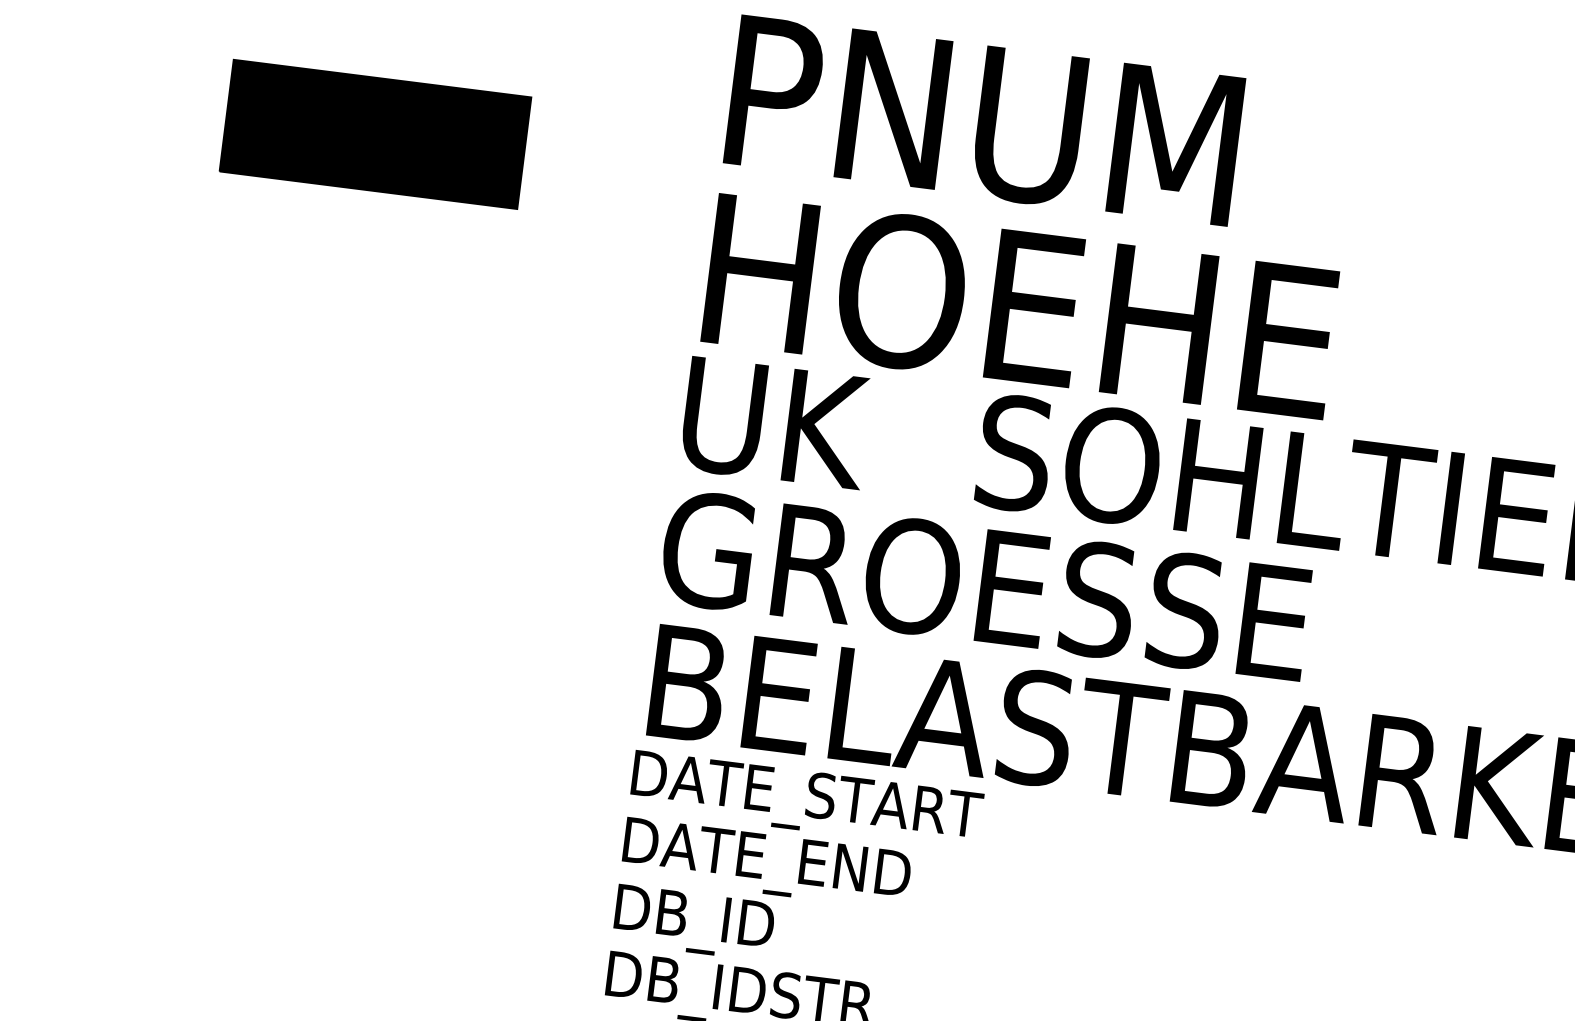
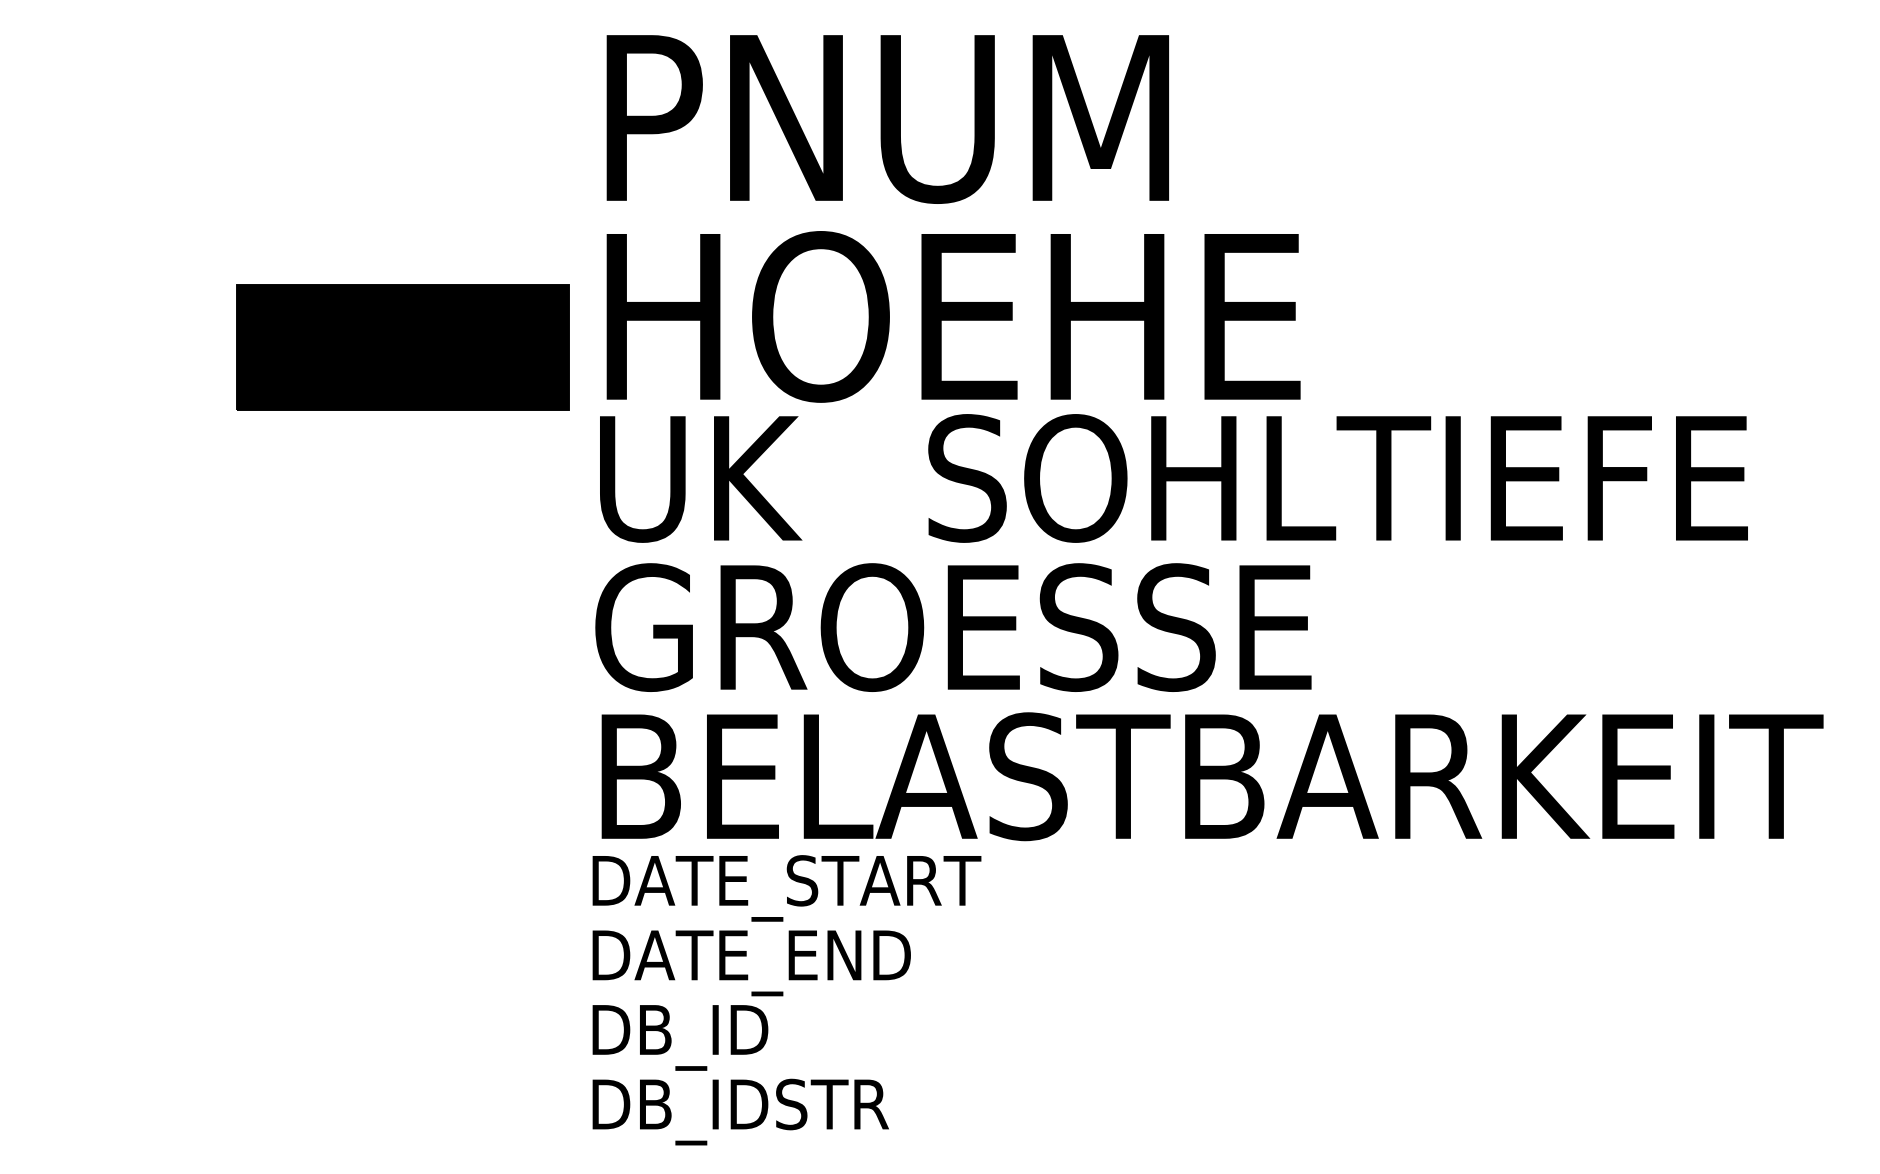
part: (374, 134) -> (402, 347), moved

